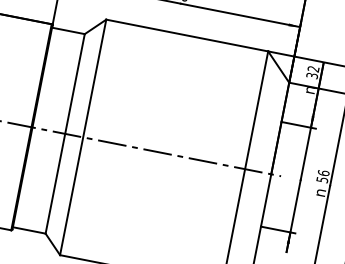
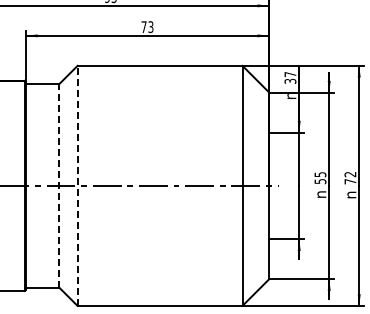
text: (313, 69) -> (290, 74), 32 -> 37
line: (65, 133) -> (59, 185), solid -> dashed
line: (83, 137) -> (77, 185), solid -> dashed
text: (323, 173) -> (320, 174), 56 -> 55

